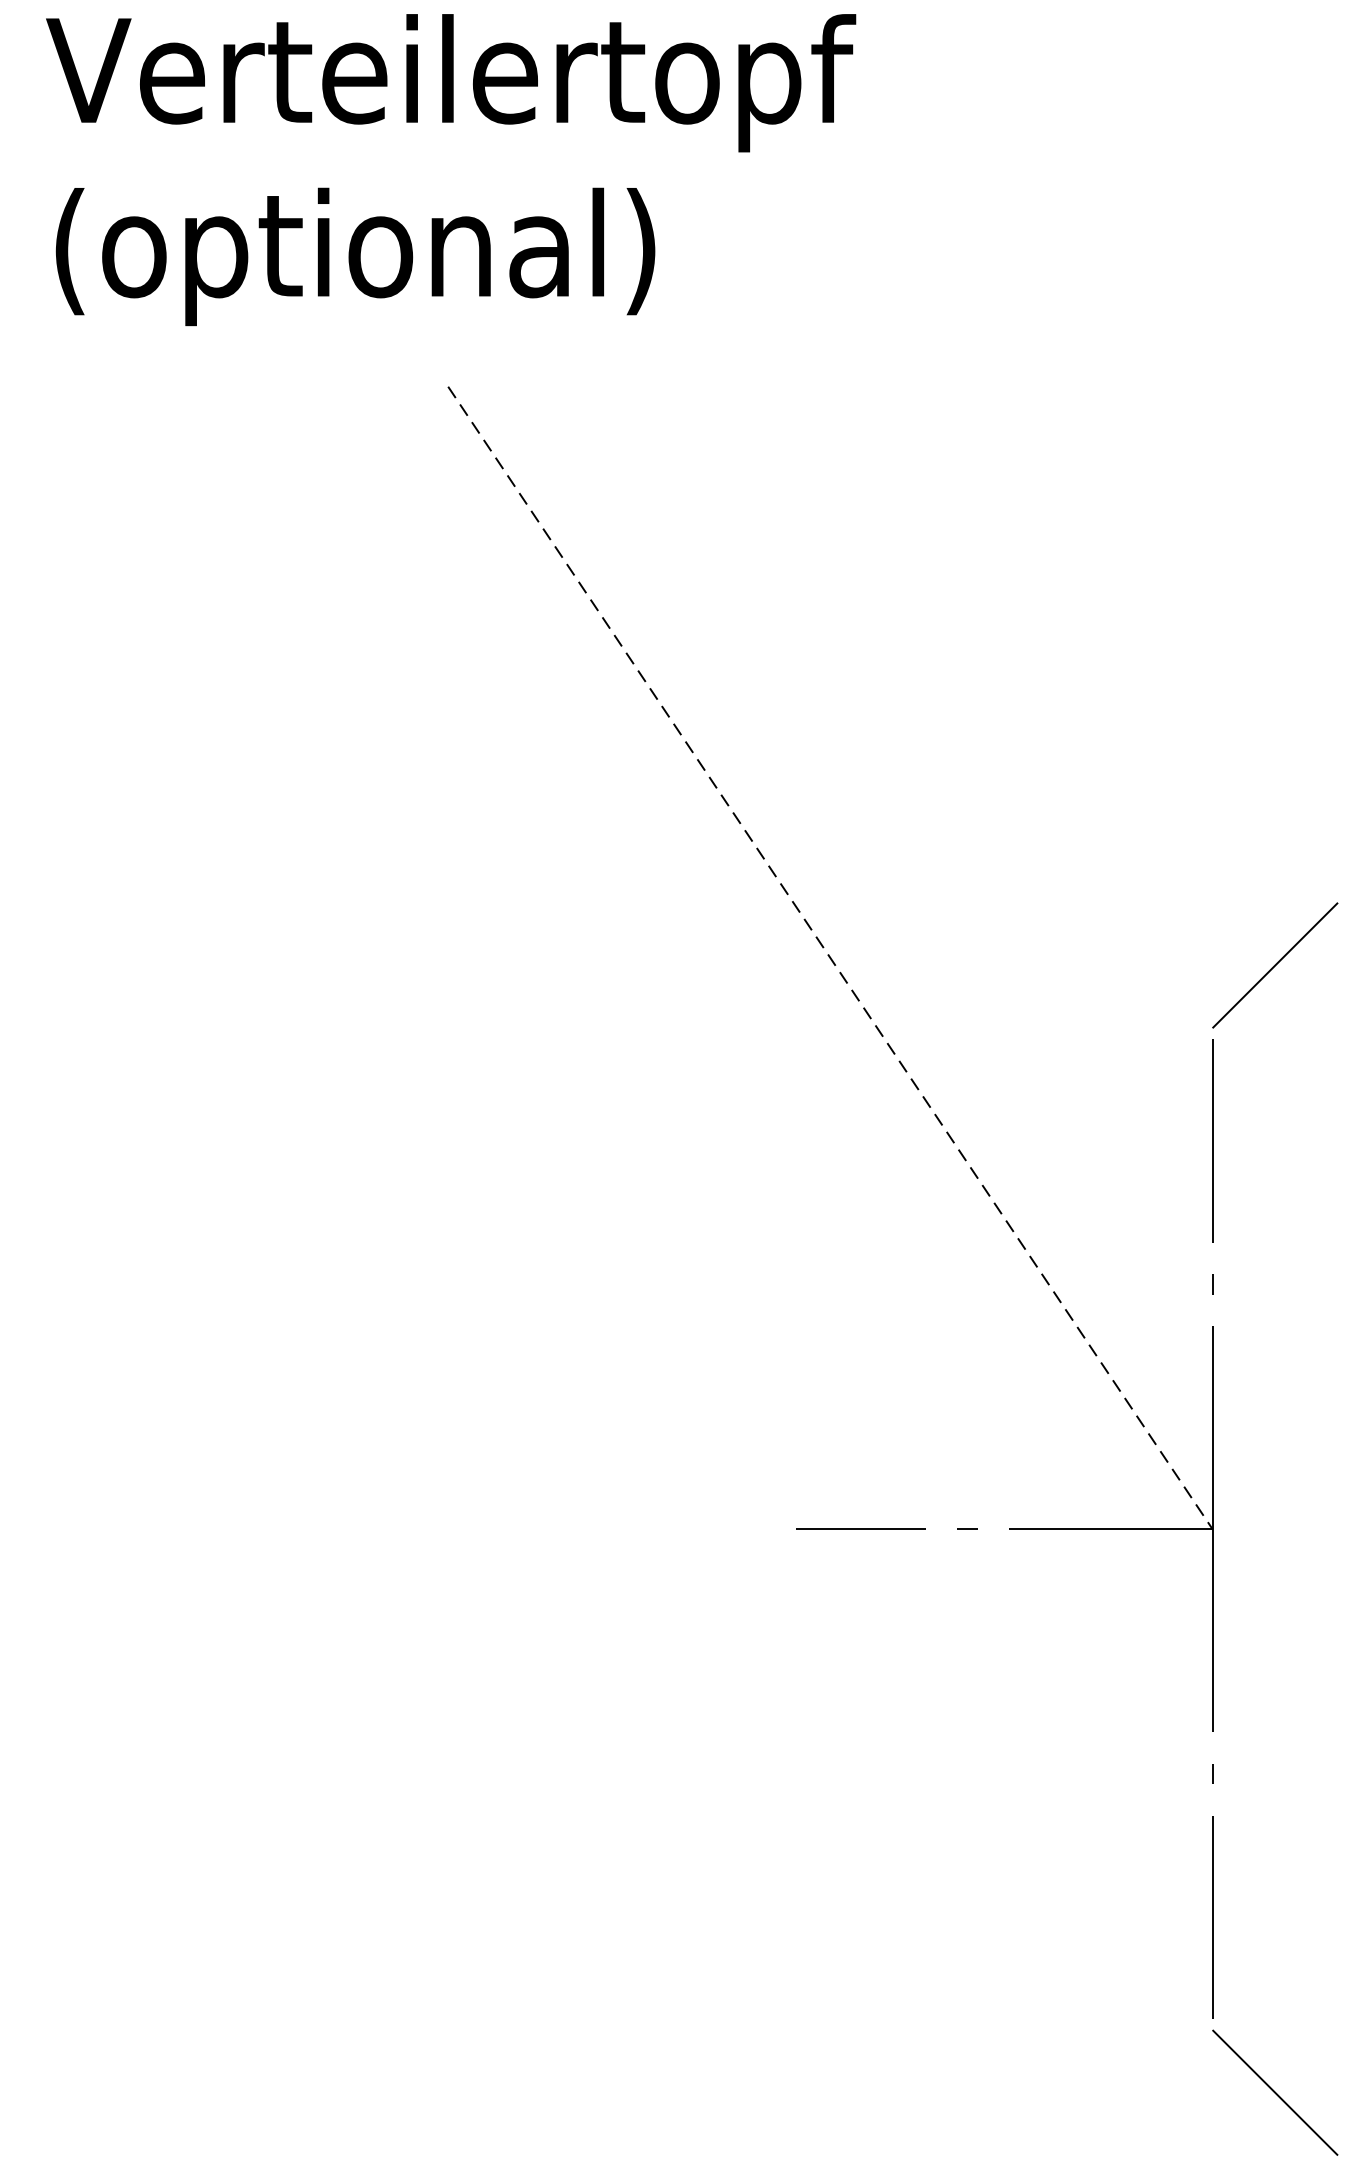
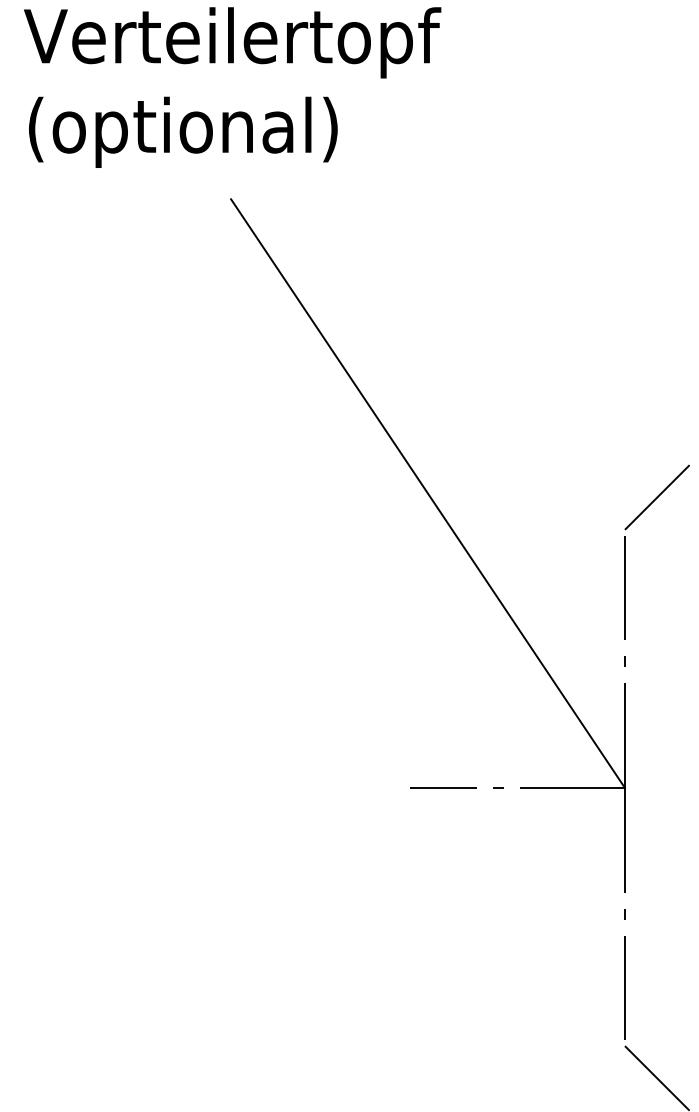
line: (831, 959) -> (428, 494), dashed -> solid

